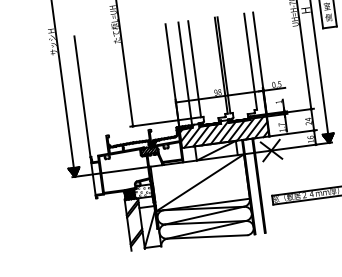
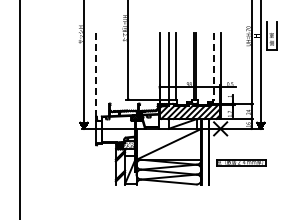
line: (250, 62) -> (214, 66), solid -> dashed
line: (82, 96) -> (96, 74), solid -> dashed

